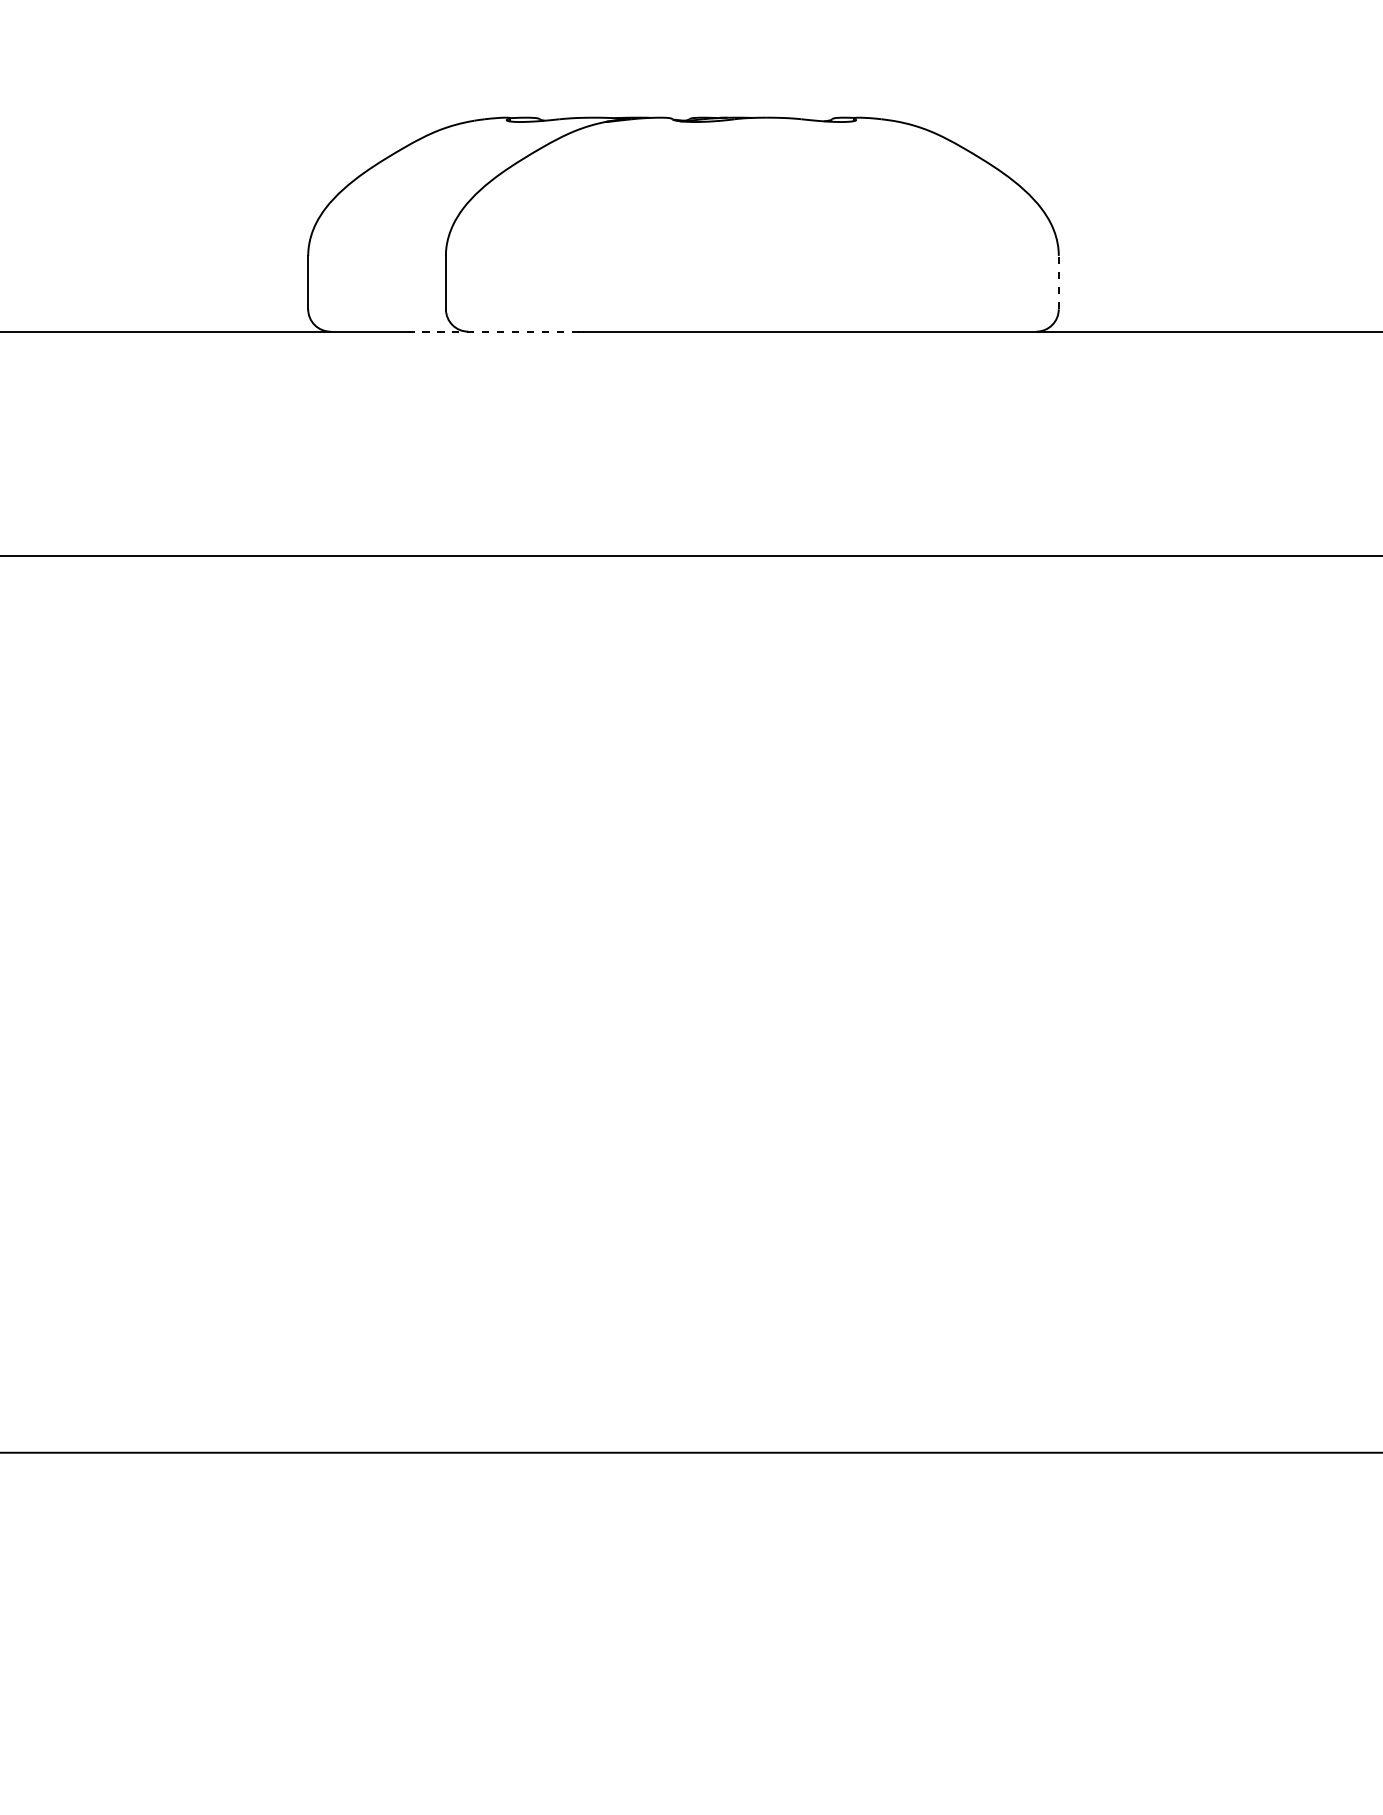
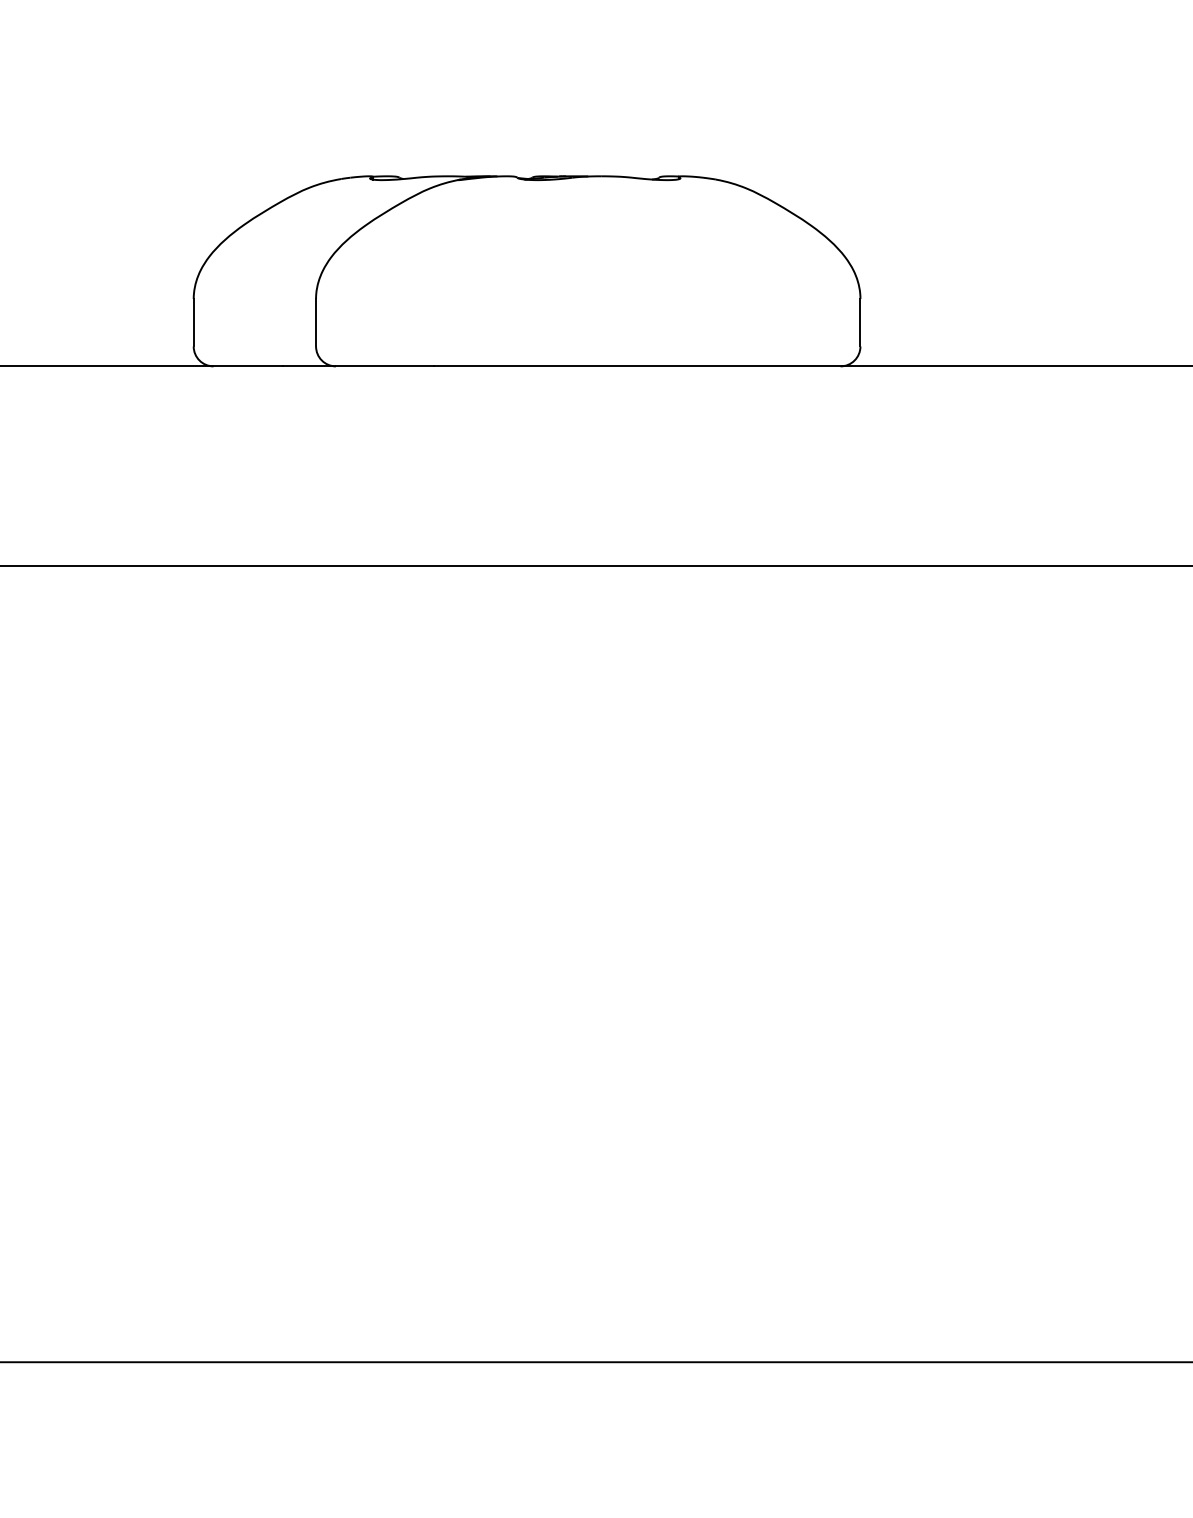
line: (1058, 282) -> (860, 322), dashed -> solid
line: (493, 331) -> (358, 366), dashed -> solid

